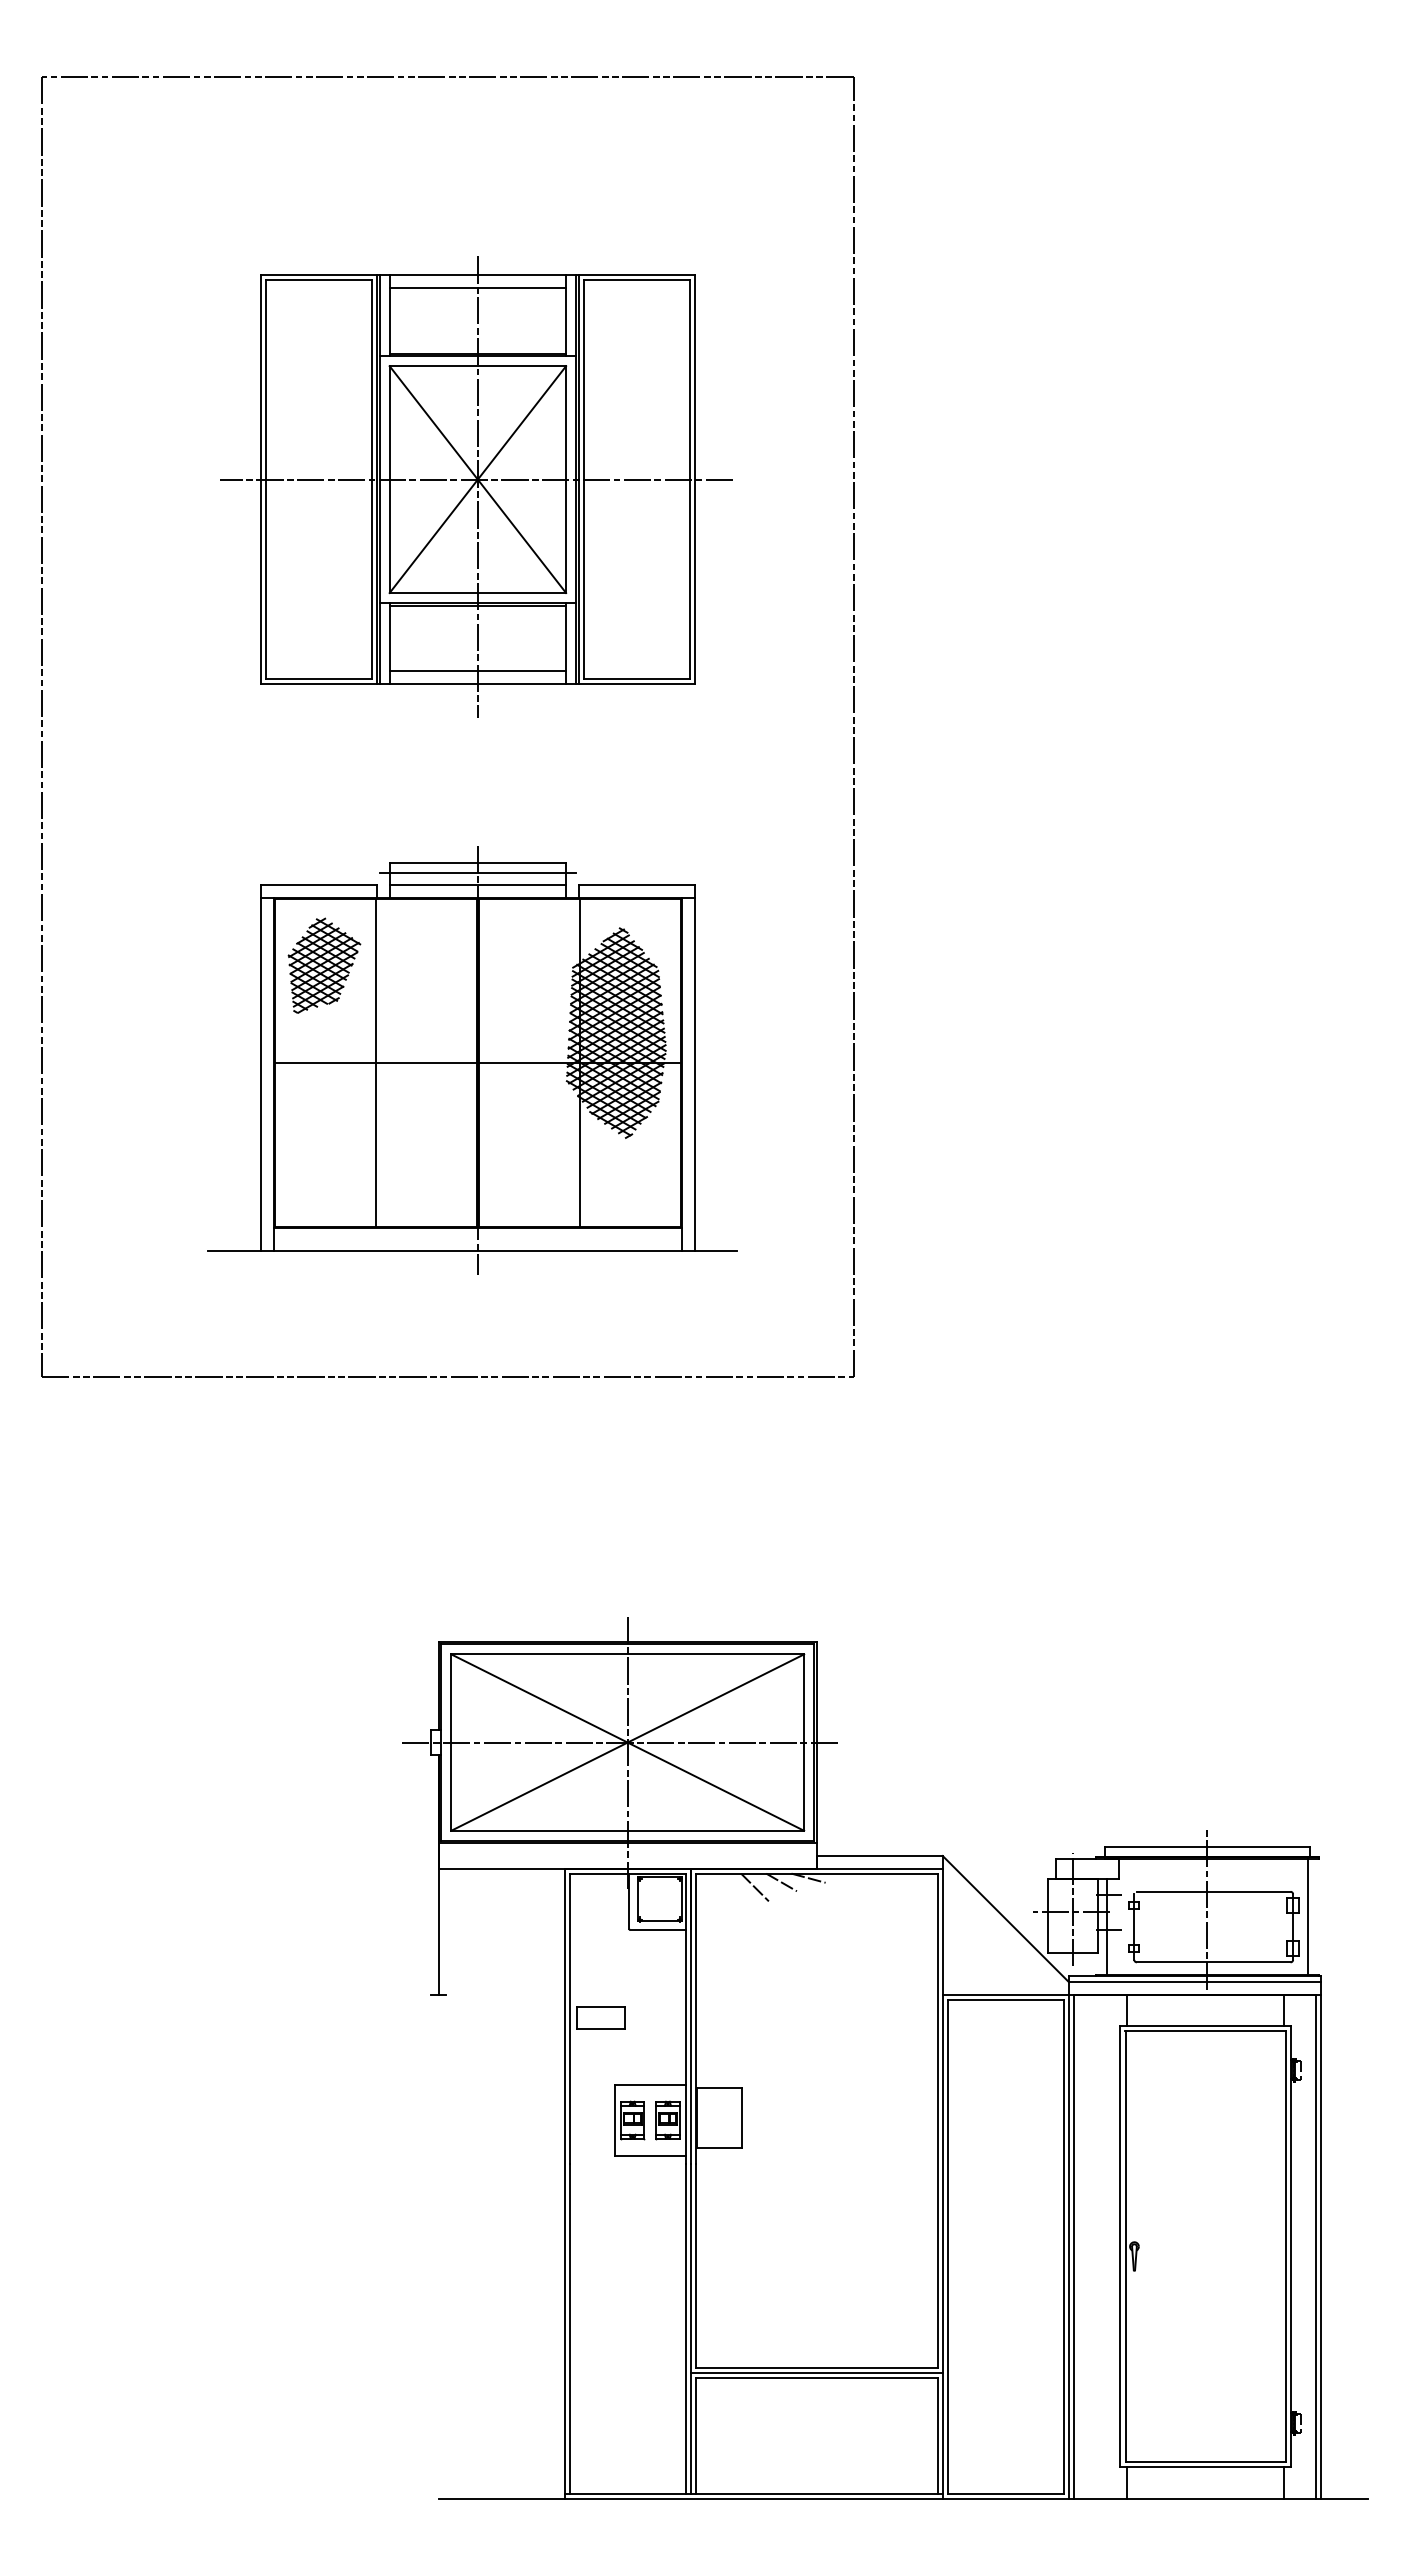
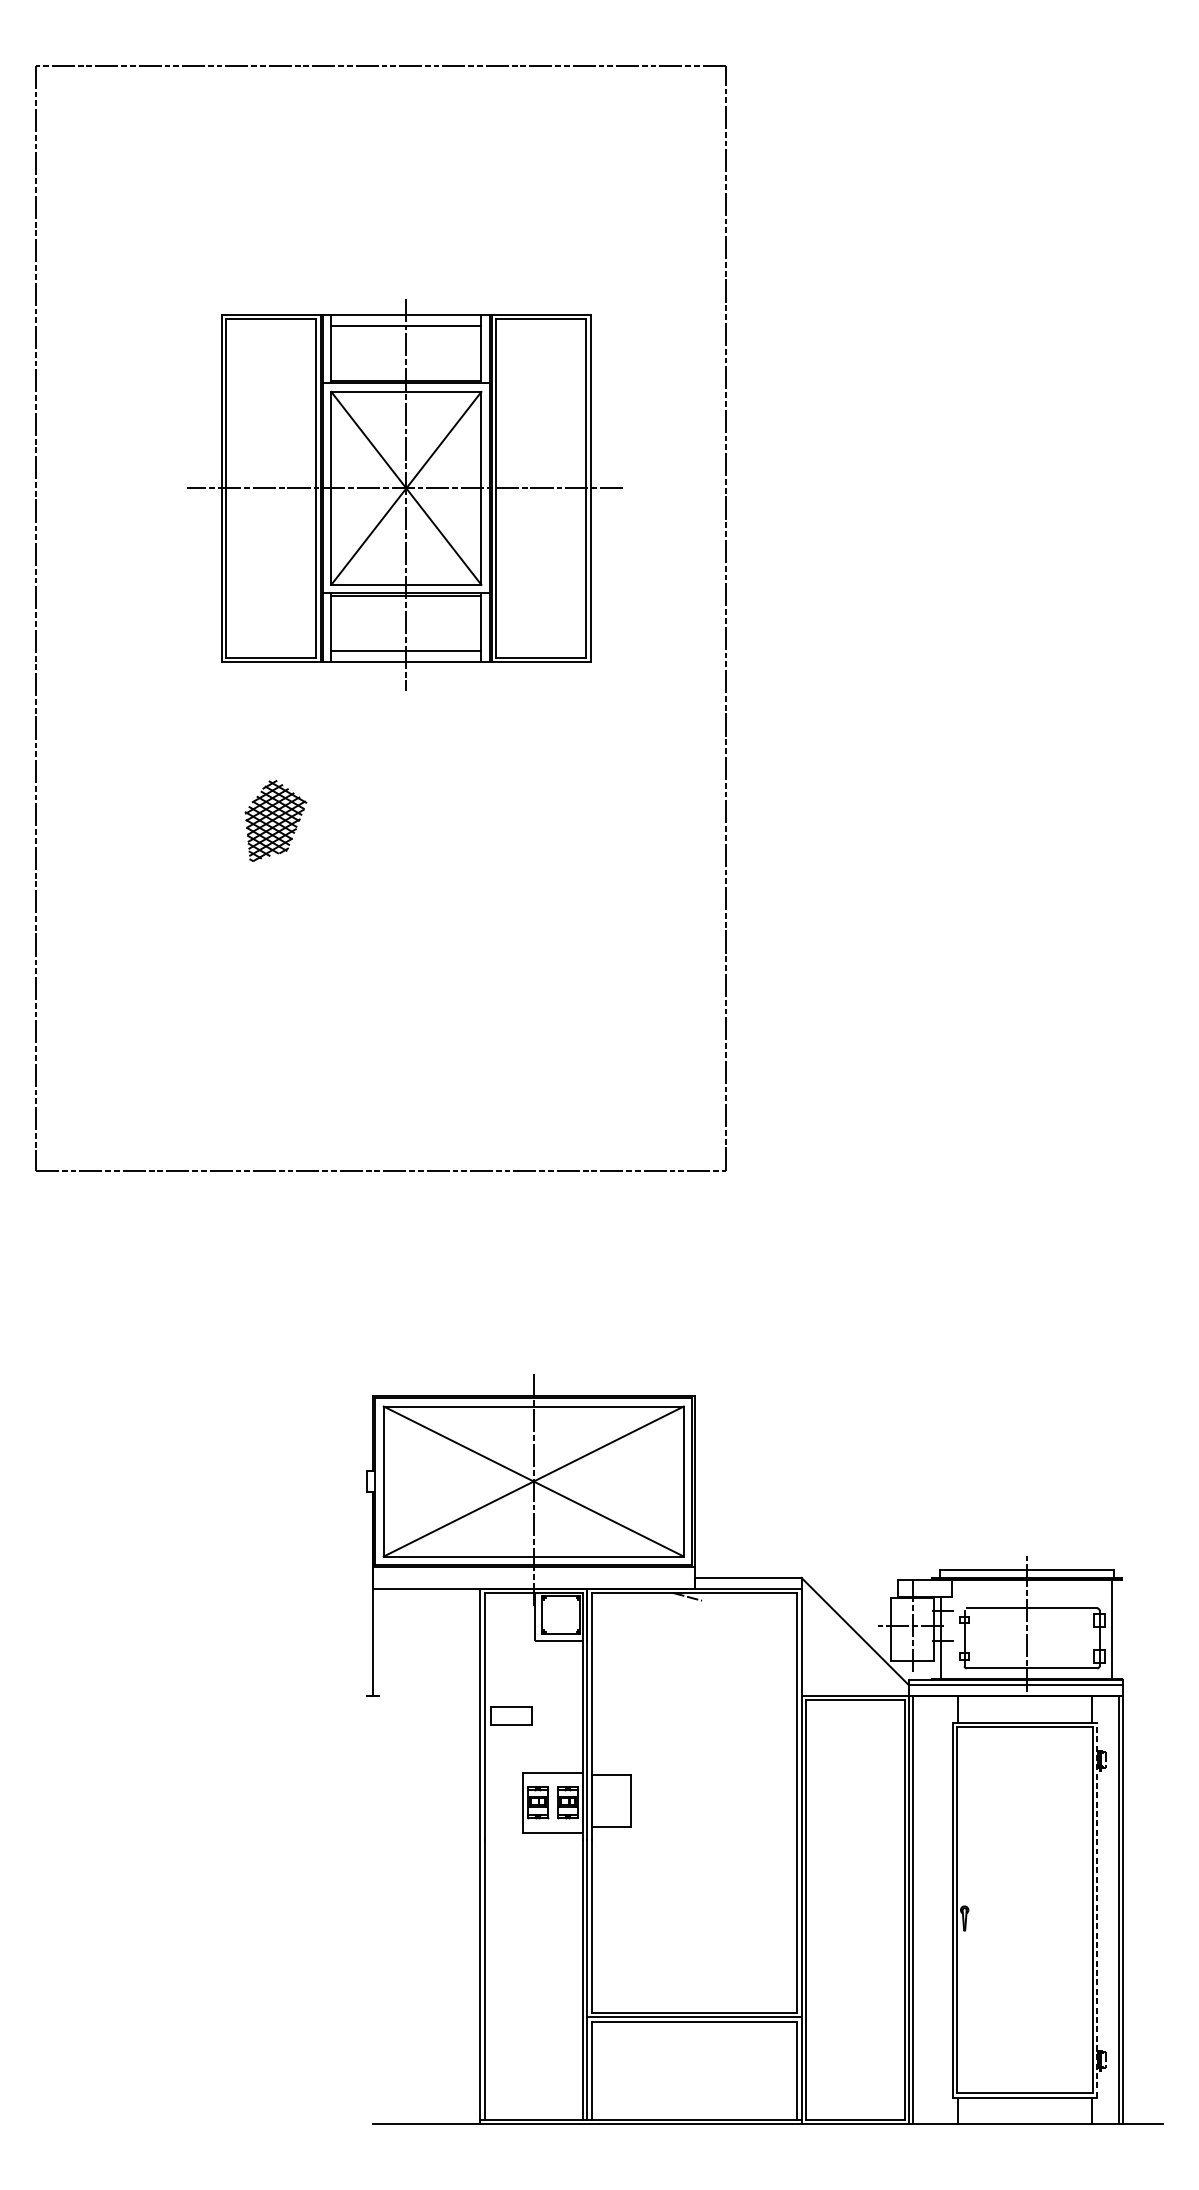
part: (476, 486) -> (405, 494), moved
part: (472, 1060) -> (401, 901), removed
line: (619, 1742) -> (526, 1481), removed
line: (781, 1882) -> (664, 1600), removed
line: (754, 1887) -> (641, 1604), removed
line: (1290, 2246) -> (1097, 1910), solid -> dashed

